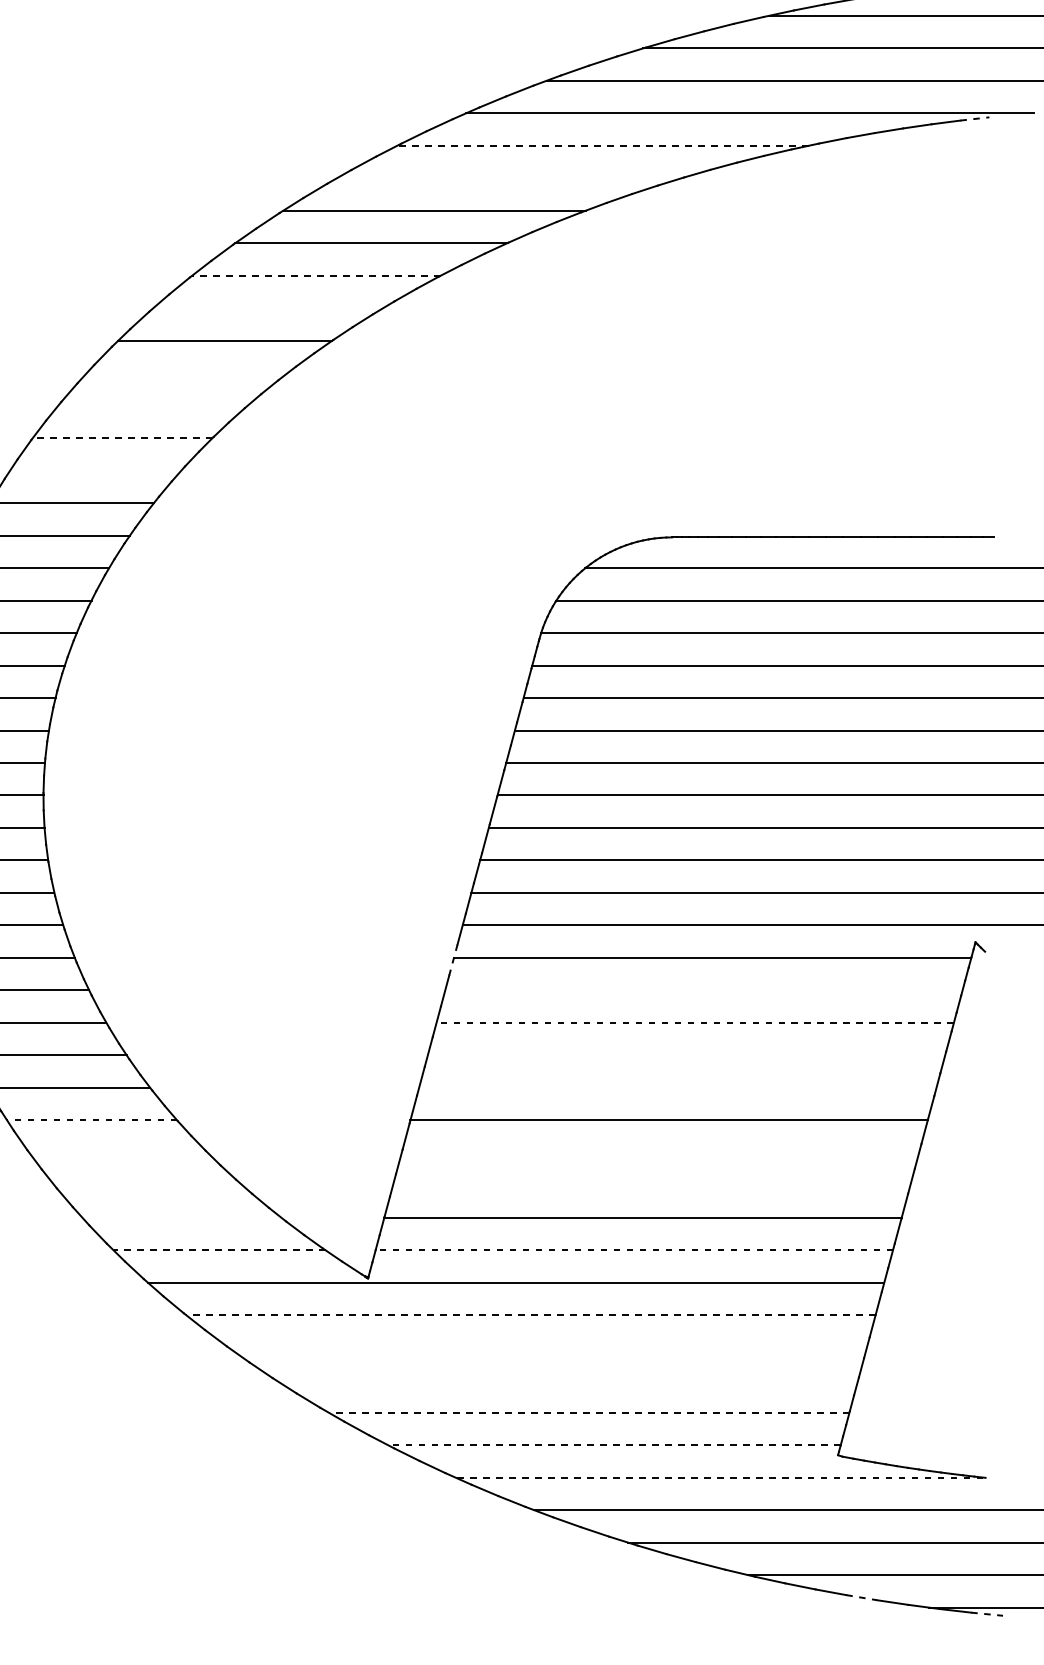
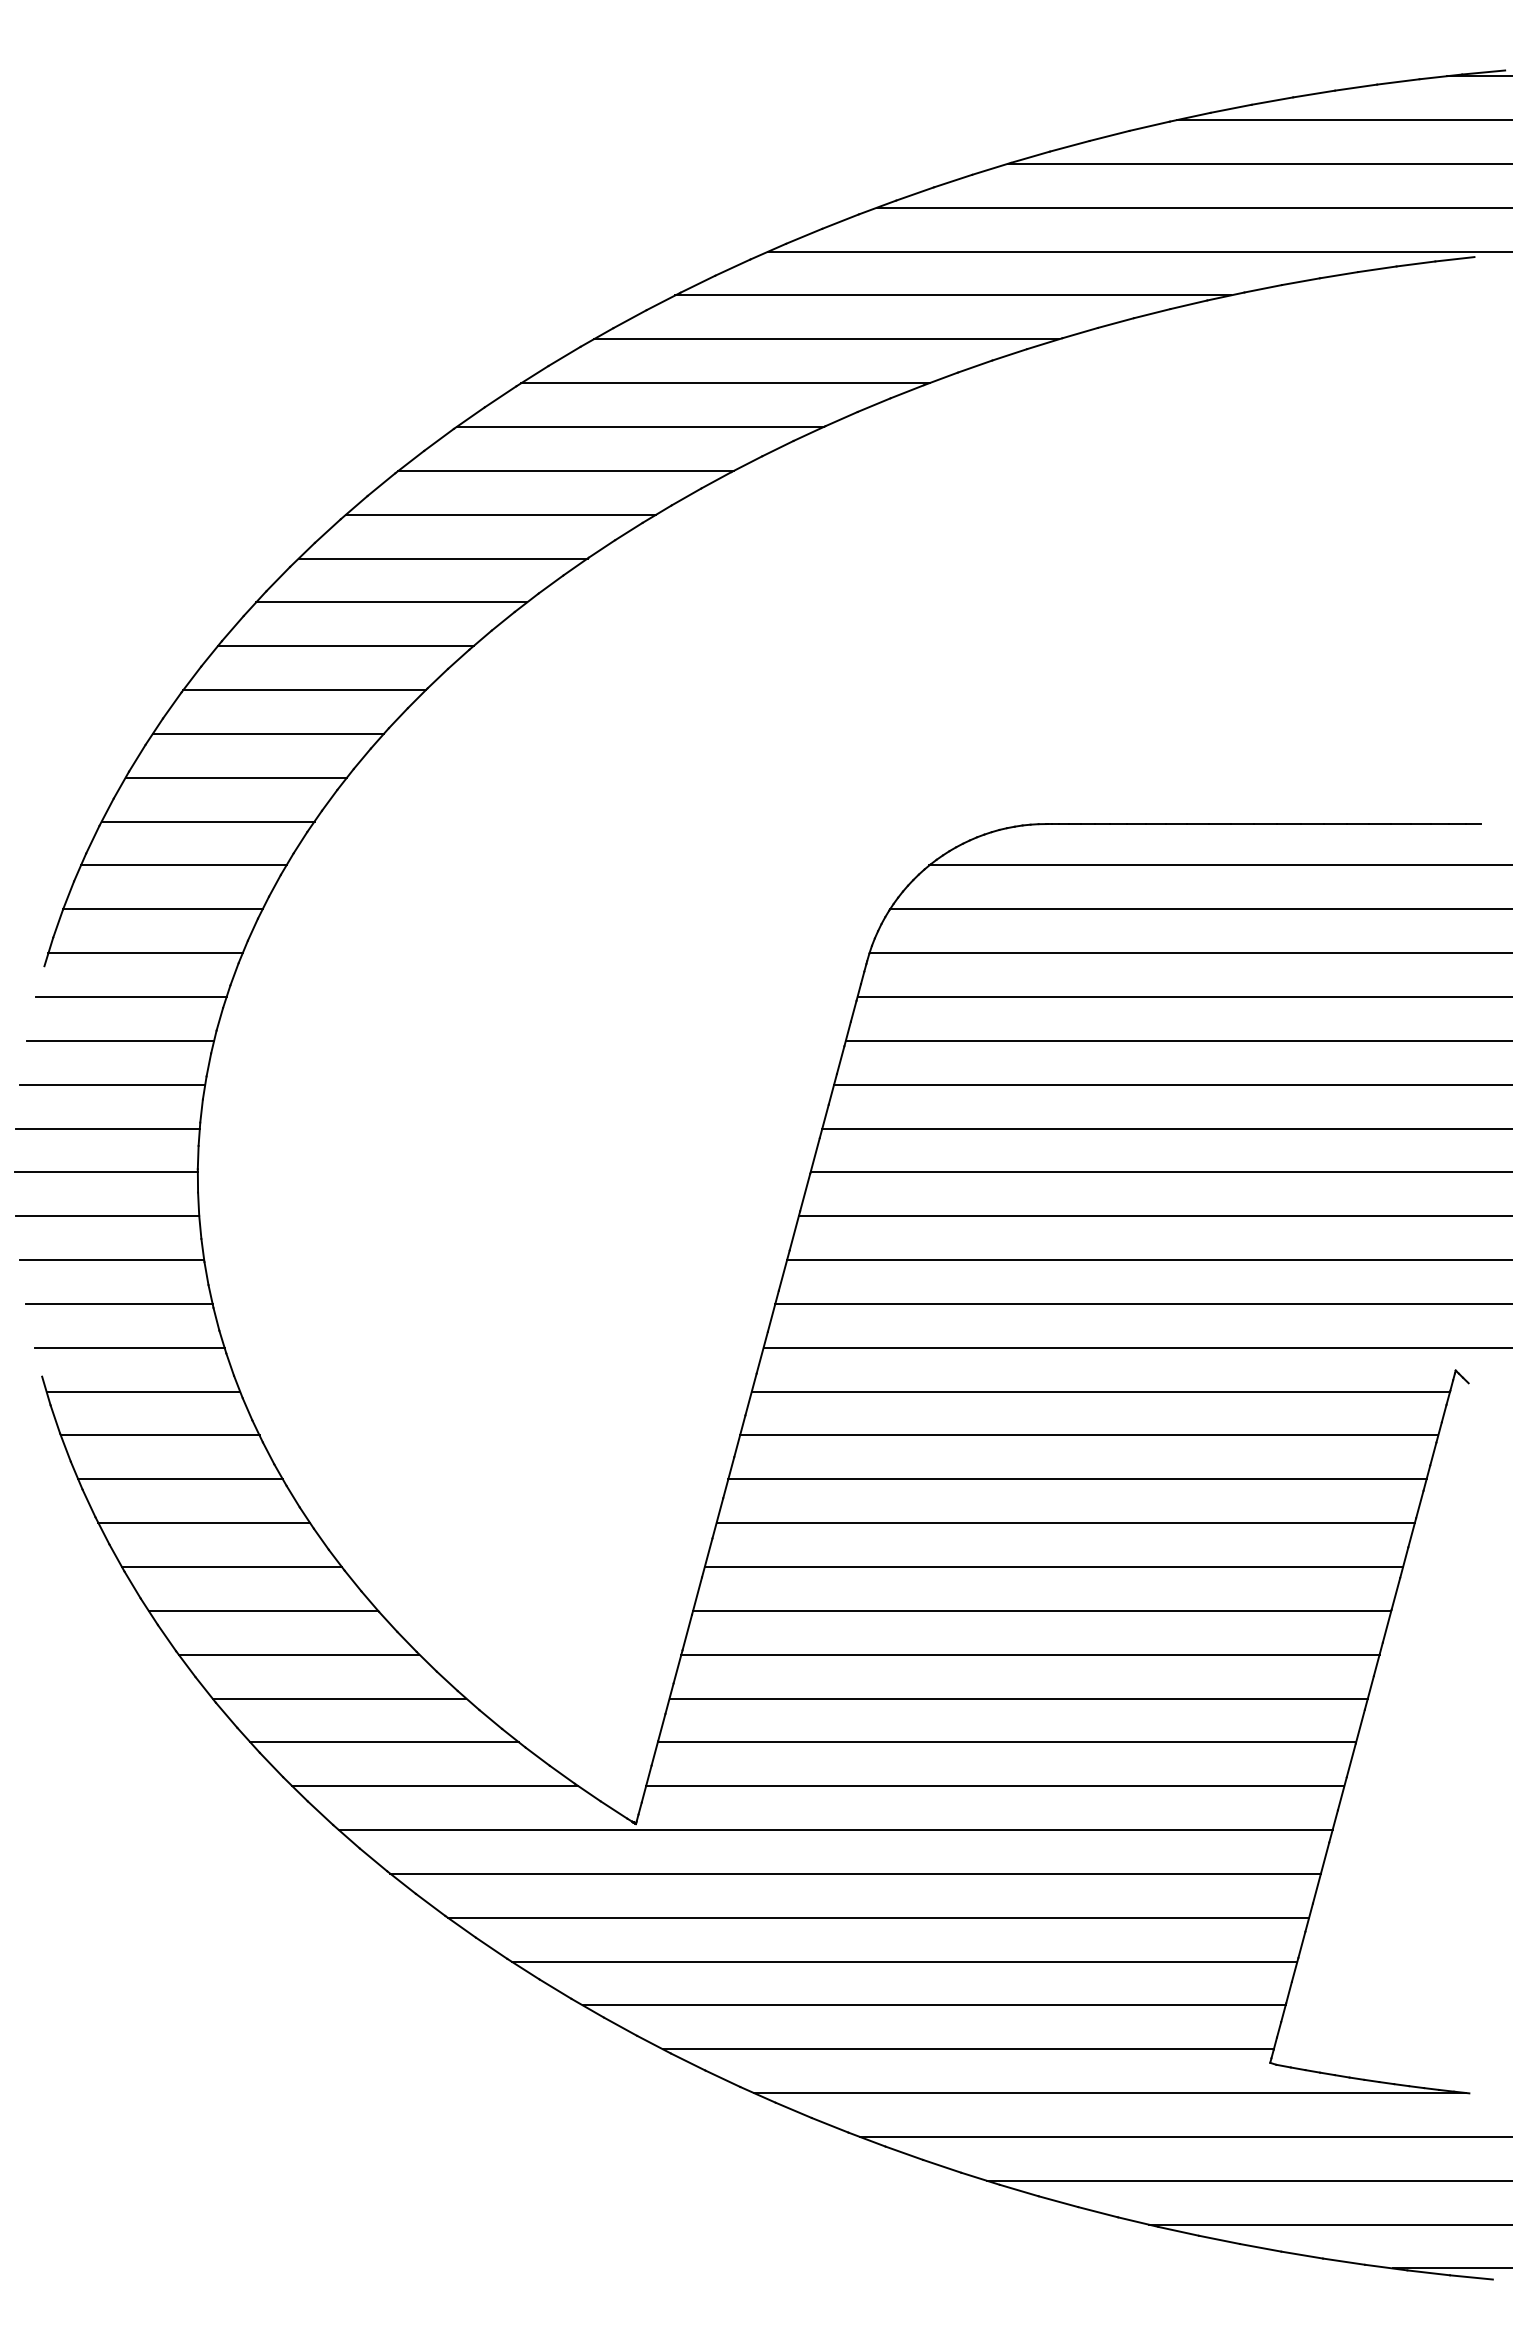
line: (974, 119) -> (1454, 259), dashed -> solid
line: (602, 145) -> (952, 295), dashed -> solid
line: (508, 178) -> (825, 339), added
line: (316, 275) -> (566, 470), dashed -> solid
line: (268, 308) -> (501, 514), added
line: (187, 373) -> (391, 602), added
line: (152, 405) -> (345, 646), added
line: (122, 438) -> (304, 690), dashed -> solid
line: (95, 470) -> (267, 733), added
line: (453, 960) -> (751, 1394), dashed -> solid
line: (704, 990) -> (1089, 1435), added
line: (694, 1023) -> (1076, 1479), dashed -> solid
line: (686, 1055) -> (1065, 1523), added
line: (677, 1087) -> (1053, 1566), added
line: (92, 1120) -> (263, 1610), dashed -> solid
line: (118, 1152) -> (298, 1654), added
line: (660, 1152) -> (1030, 1654), added
line: (148, 1185) -> (339, 1698), added
line: (651, 1185) -> (1018, 1698), added
line: (181, 1217) -> (384, 1742), added
line: (218, 1250) -> (434, 1786), dashed -> solid
line: (633, 1250) -> (994, 1786), dashed -> solid
line: (530, 1314) -> (855, 1873), dashed -> solid
line: (547, 1347) -> (878, 1917), added
line: (567, 1380) -> (904, 1961), added
line: (588, 1412) -> (933, 2005), dashed -> solid
line: (614, 1445) -> (968, 2049), dashed -> solid
line: (718, 1477) -> (1109, 2093), dashed -> solid
line: (861, 1597) -> (1302, 2255), dashed -> solid
line: (987, 1614) -> (1471, 2277), dashed -> solid

